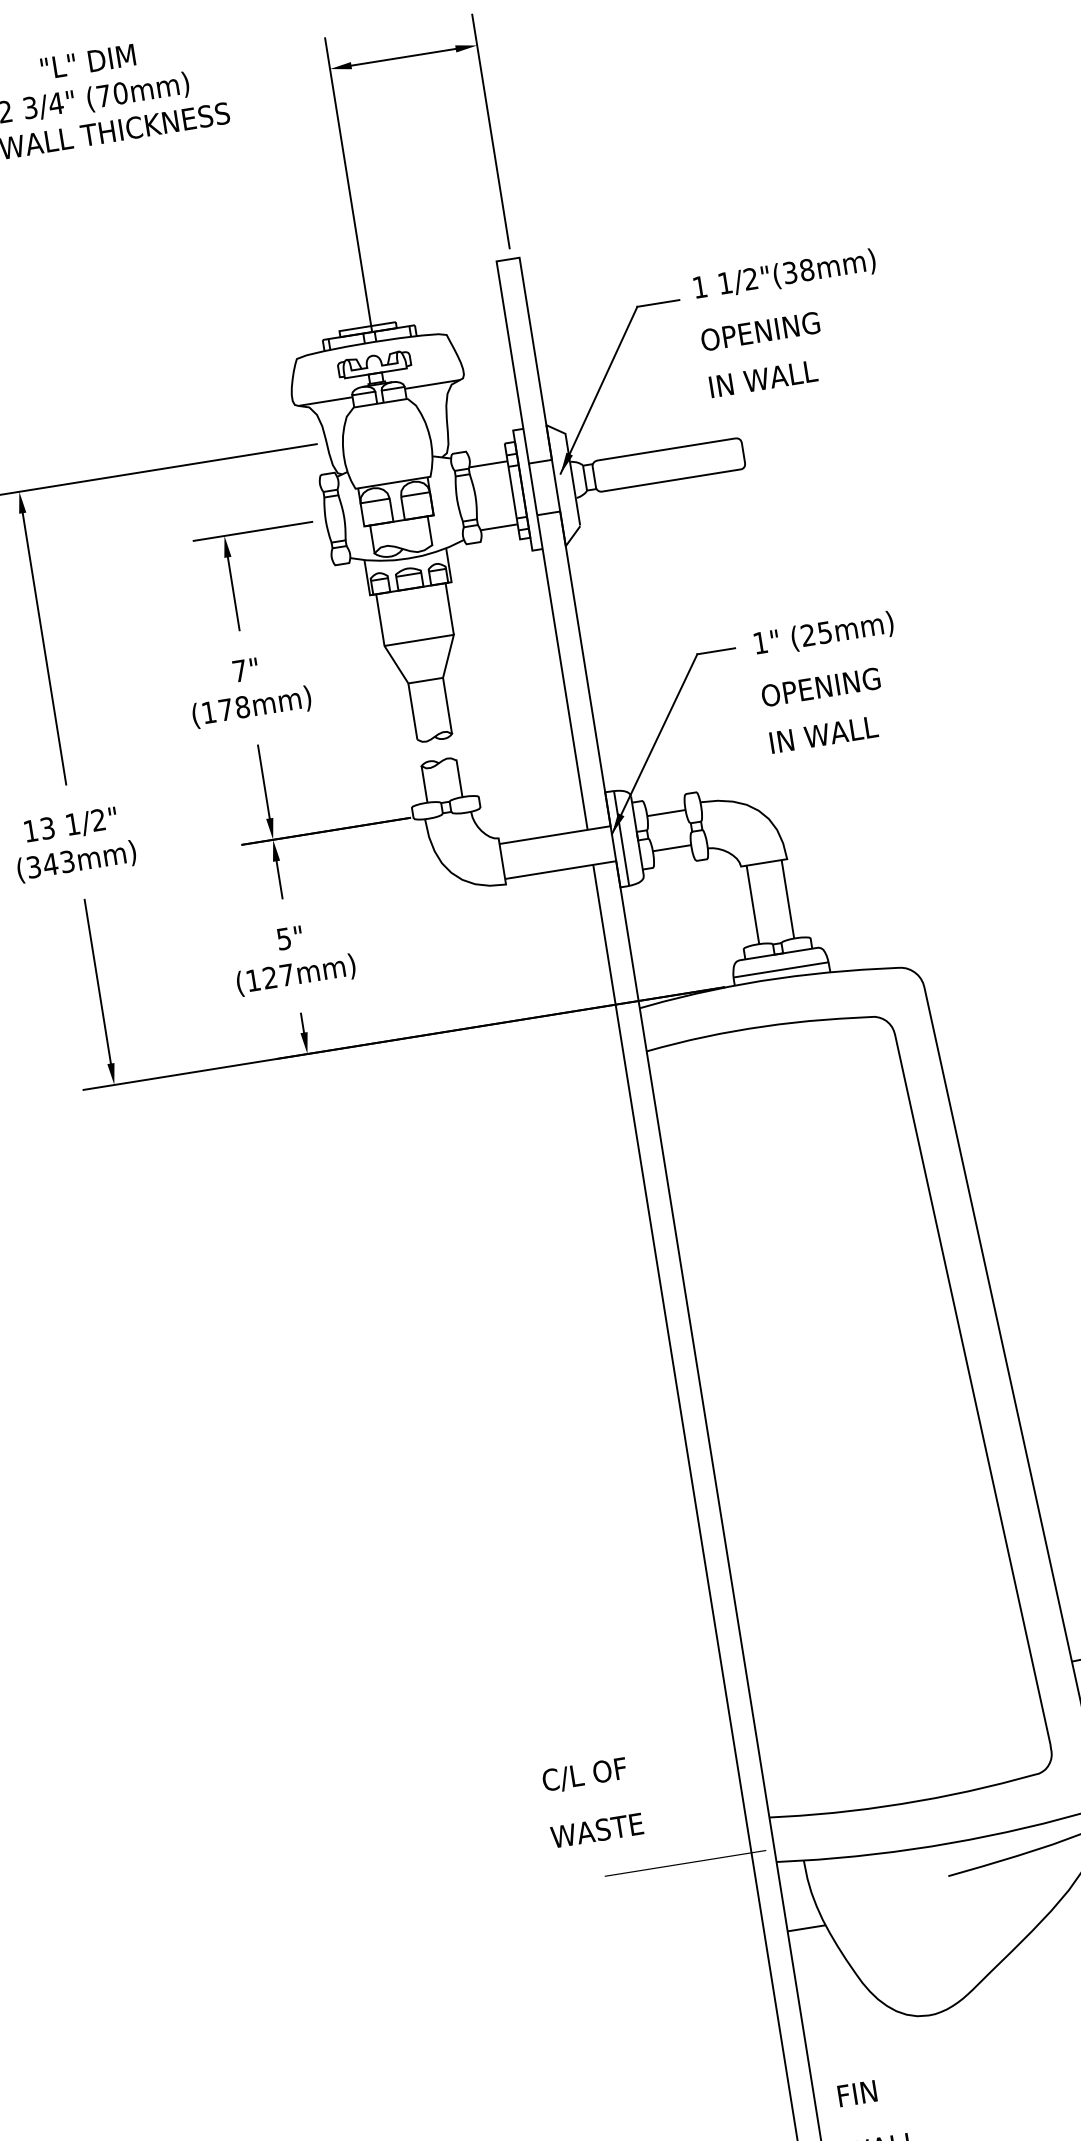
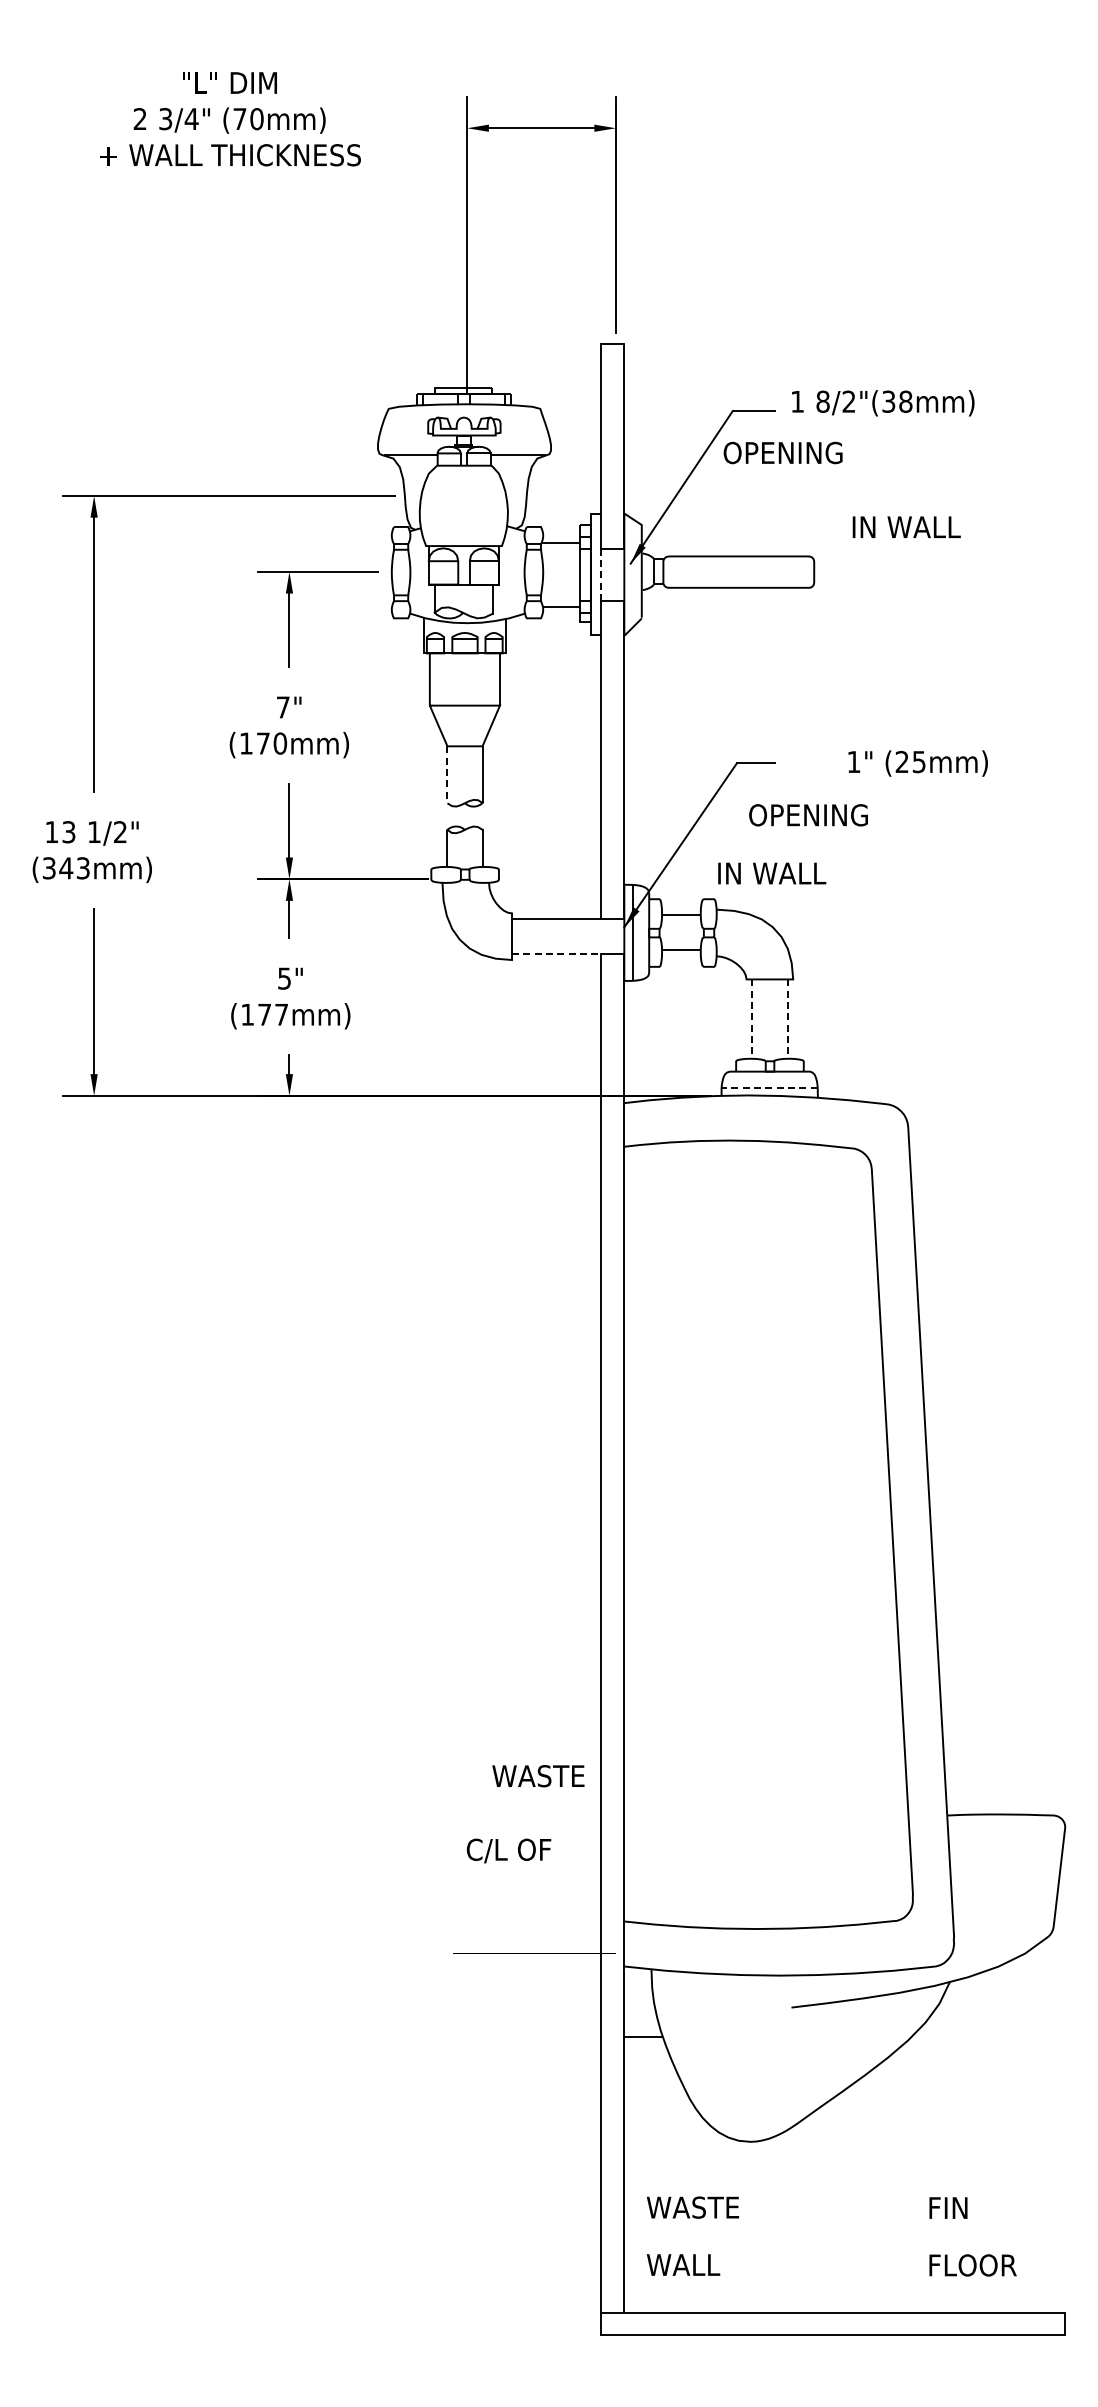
text: (724, 283) -> (822, 401), 1/2"(38mm) -> 8/2"(38mm)
text: (759, 331) -> (782, 452), moved
text: (763, 378) -> (906, 526), moved
line: (533, 490) -> (601, 575), solid -> dashed
text: (823, 634) -> (917, 763), moved
text: (820, 687) -> (808, 815), moved
text: (242, 707) -> (280, 743), (178mm) -> (170mm)
line: (413, 712) -> (447, 775), solid -> dashed
text: (824, 734) -> (772, 873), moved
line: (549, 872) -> (556, 954), solid -> dashed
line: (787, 899) -> (787, 1019), solid -> dashed
line: (753, 905) -> (752, 1019), solid -> dashed
line: (780, 969) -> (769, 1087), solid -> dashed
text: (269, 977) -> (264, 1014), (127mm) -> (177mm)
text: (584, 1775) -> (508, 1850), moved
text: (597, 1830) -> (538, 1776), moved
text: (882, 2089) -> (692, 2207), FIN -> WASTE

